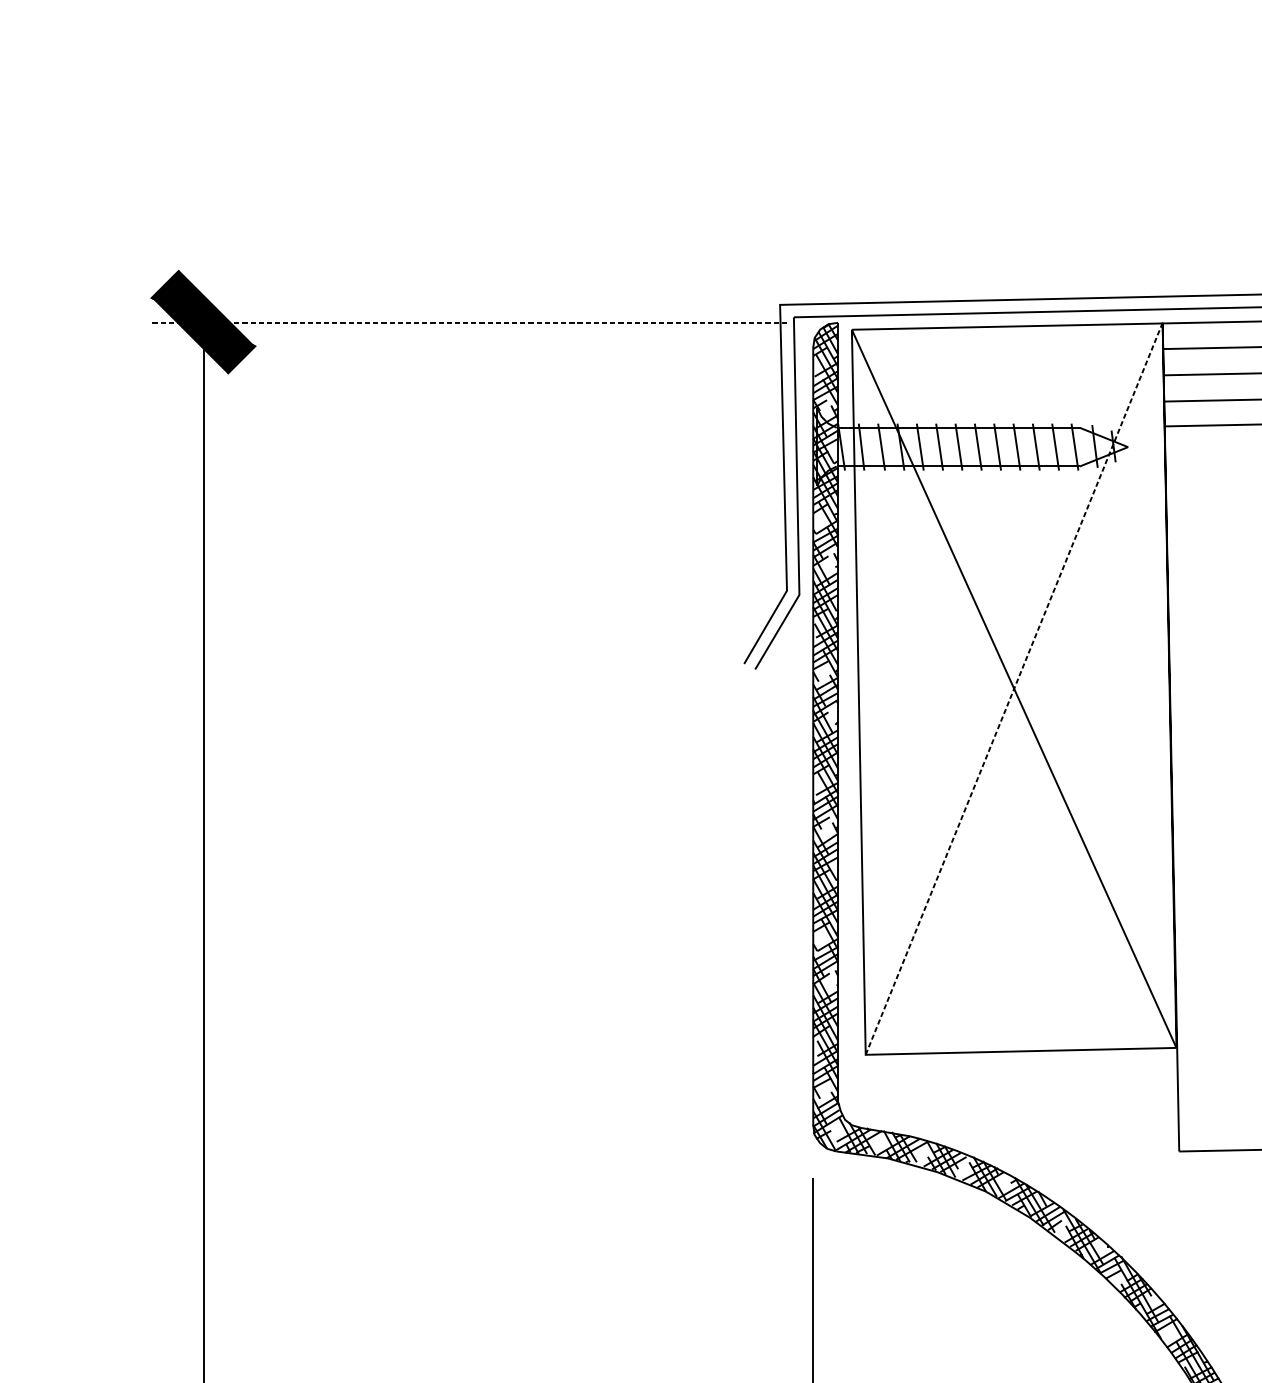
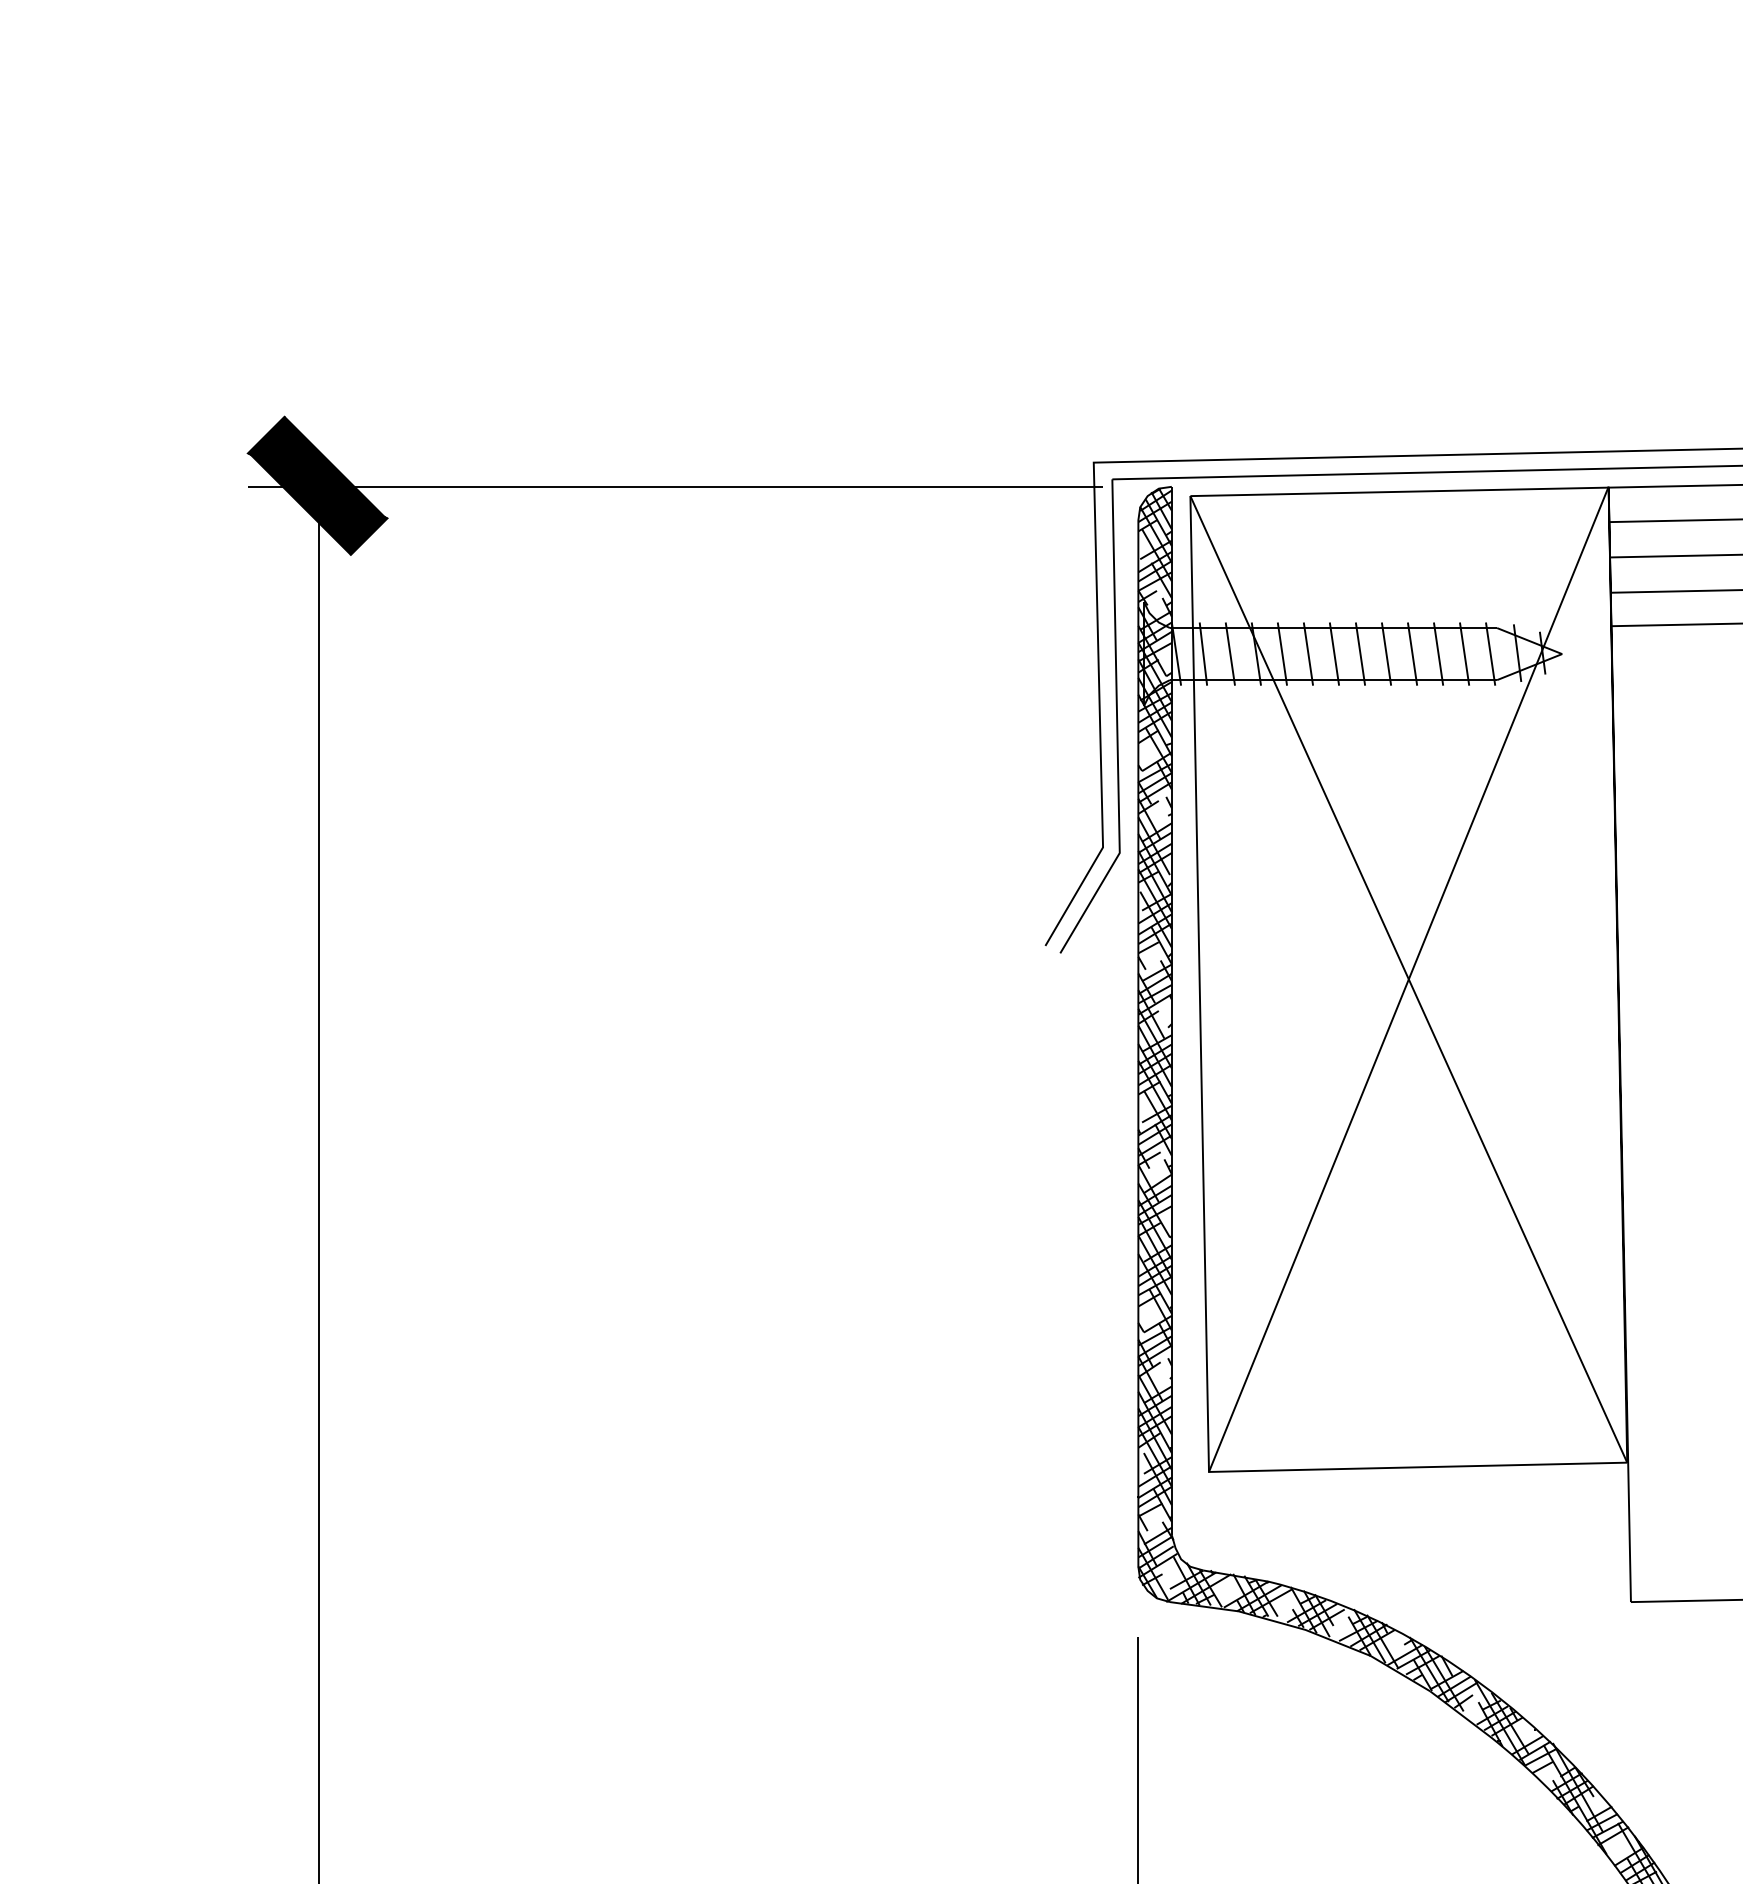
line: (469, 322) -> (675, 486), dashed -> solid
line: (1013, 688) -> (1408, 979), dashed -> solid

